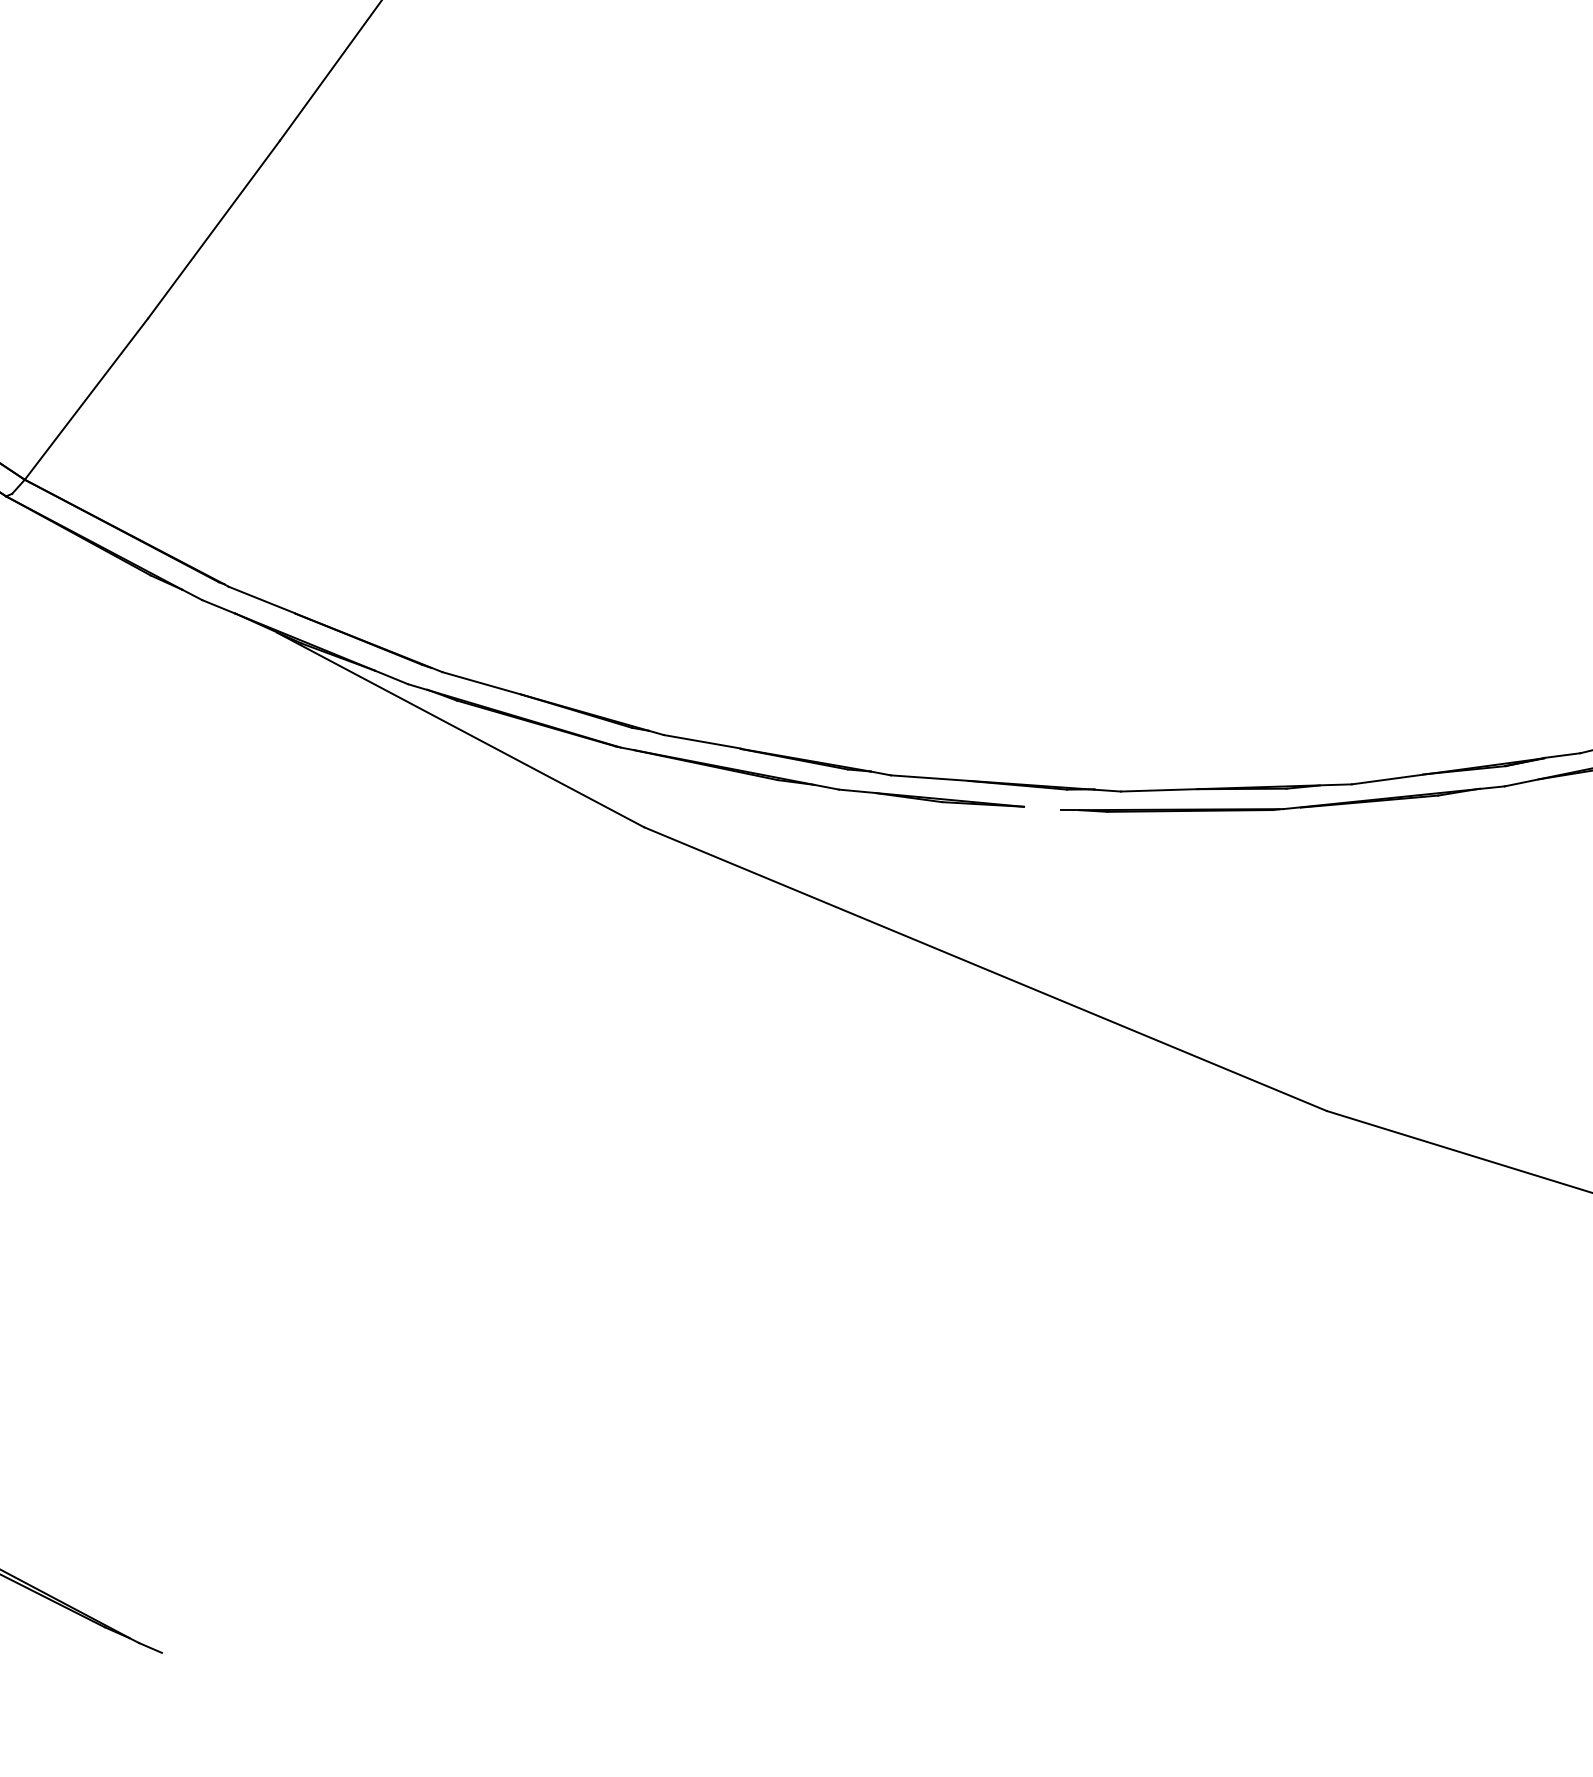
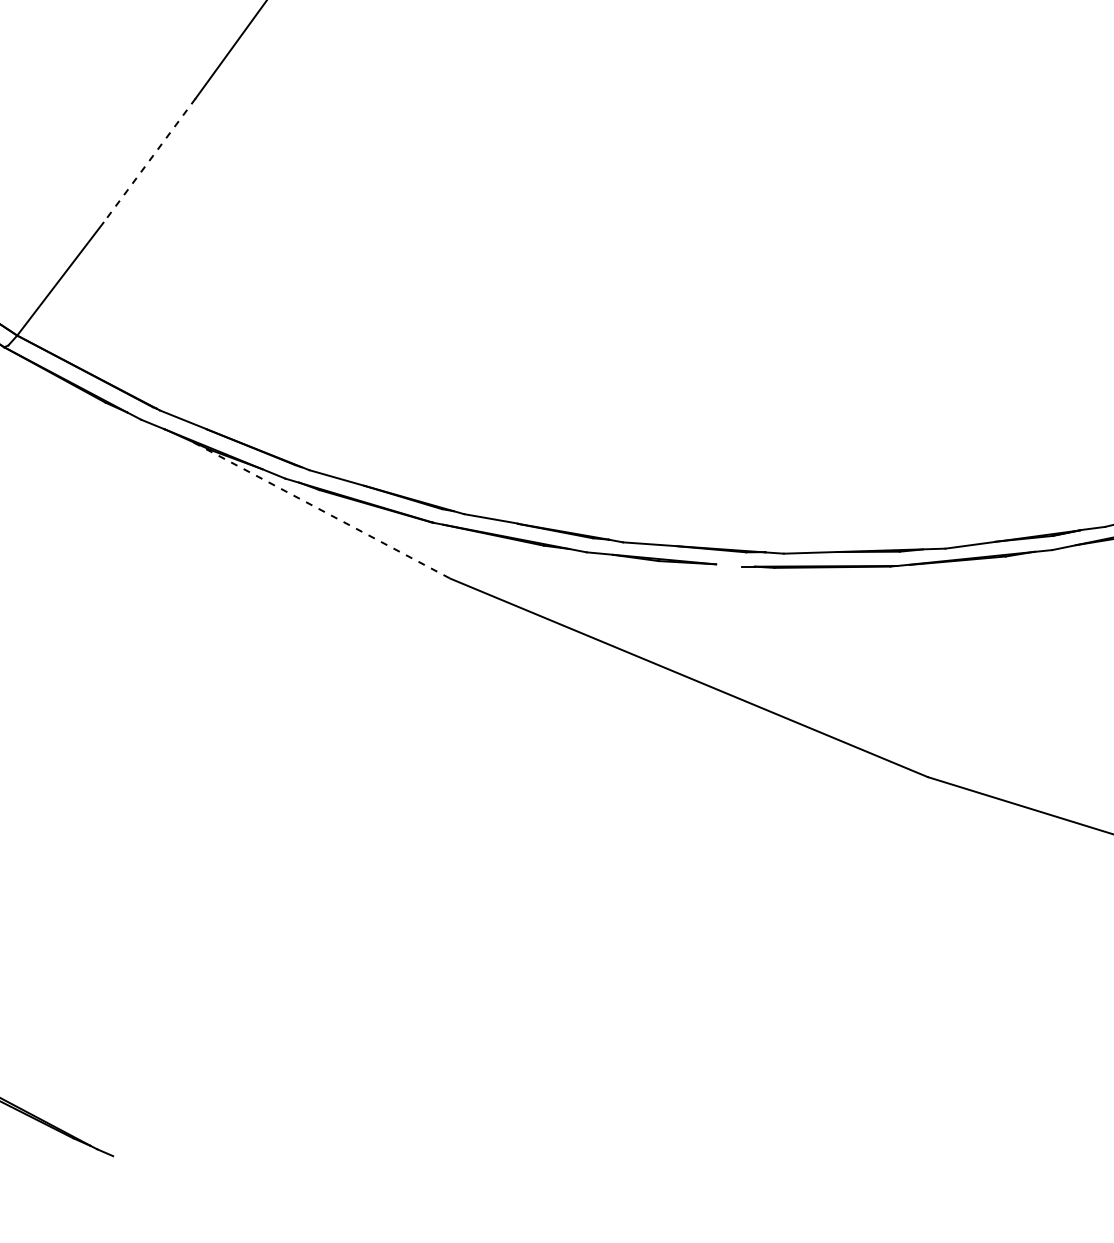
line: (213, 230) -> (149, 161), solid -> dashed
line: (461, 729) -> (322, 510), solid -> dashed

